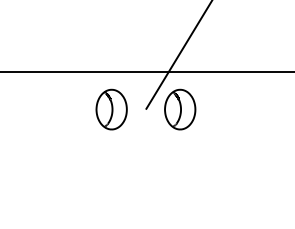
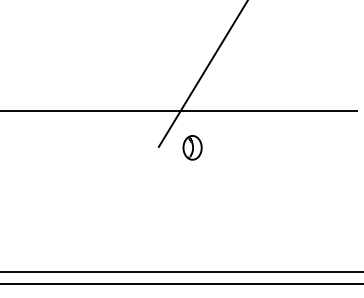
part: (112, 109) -> (124, 147), removed
part: (180, 109) -> (192, 147), size x0.6

